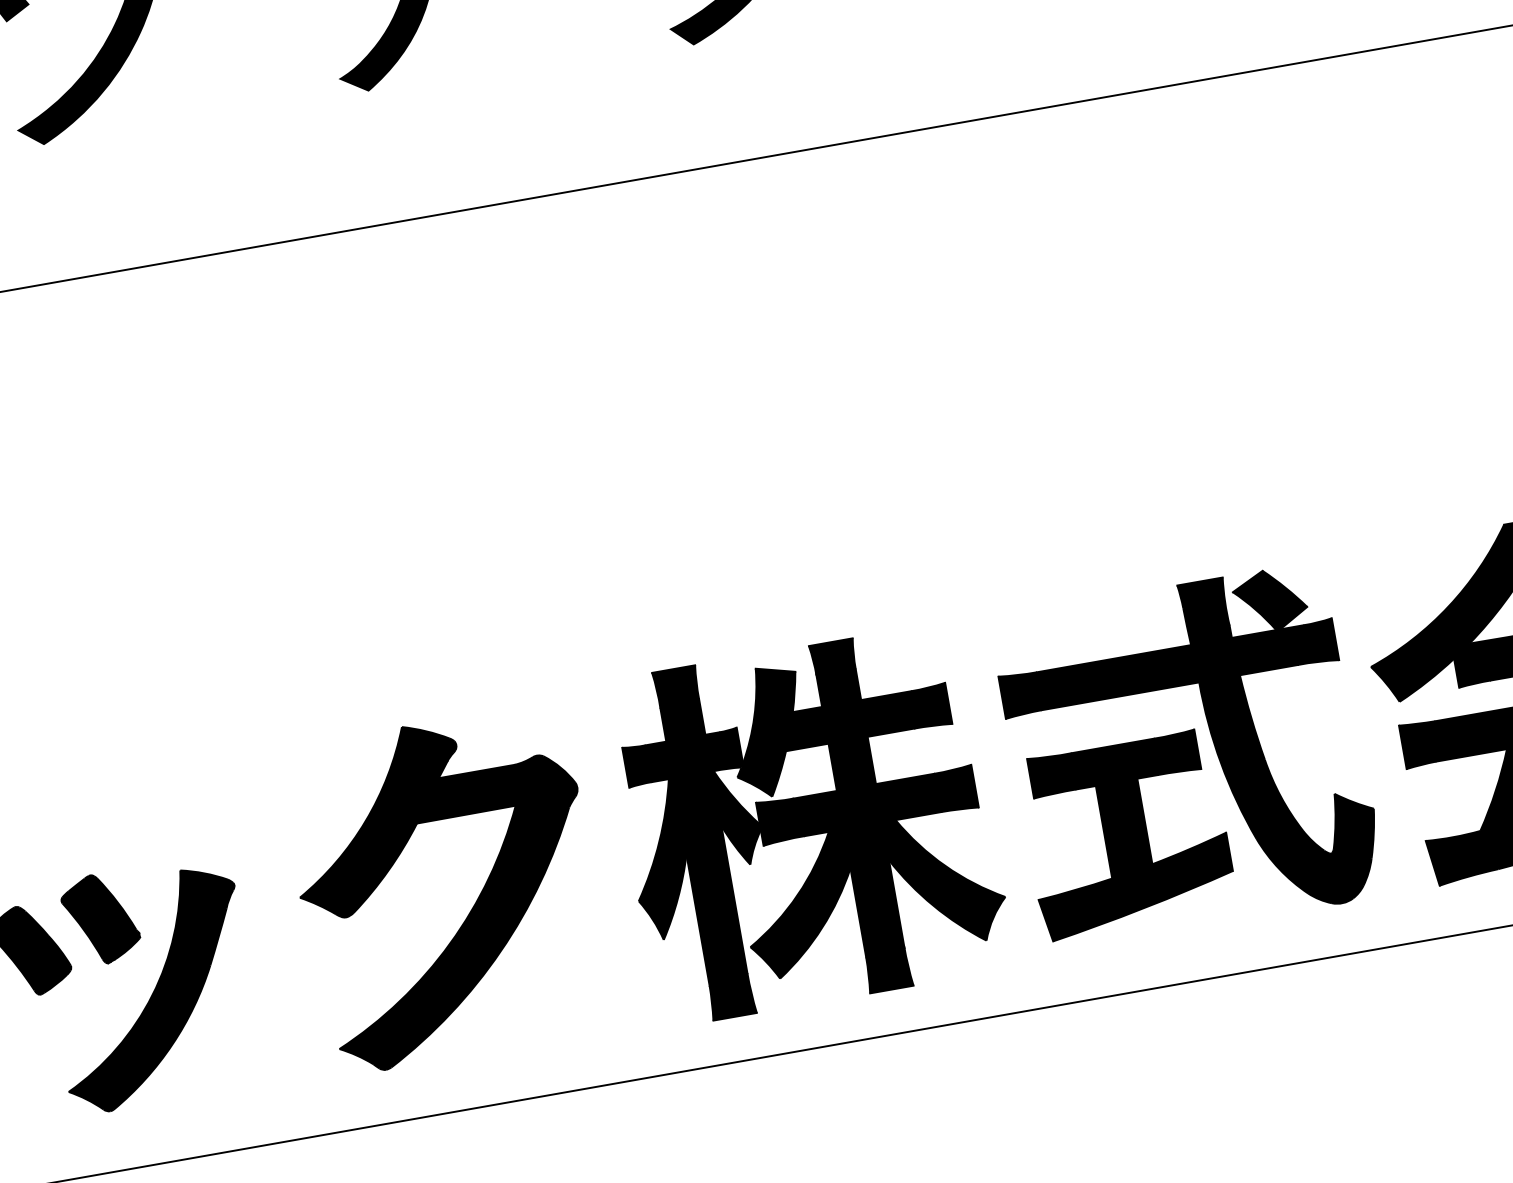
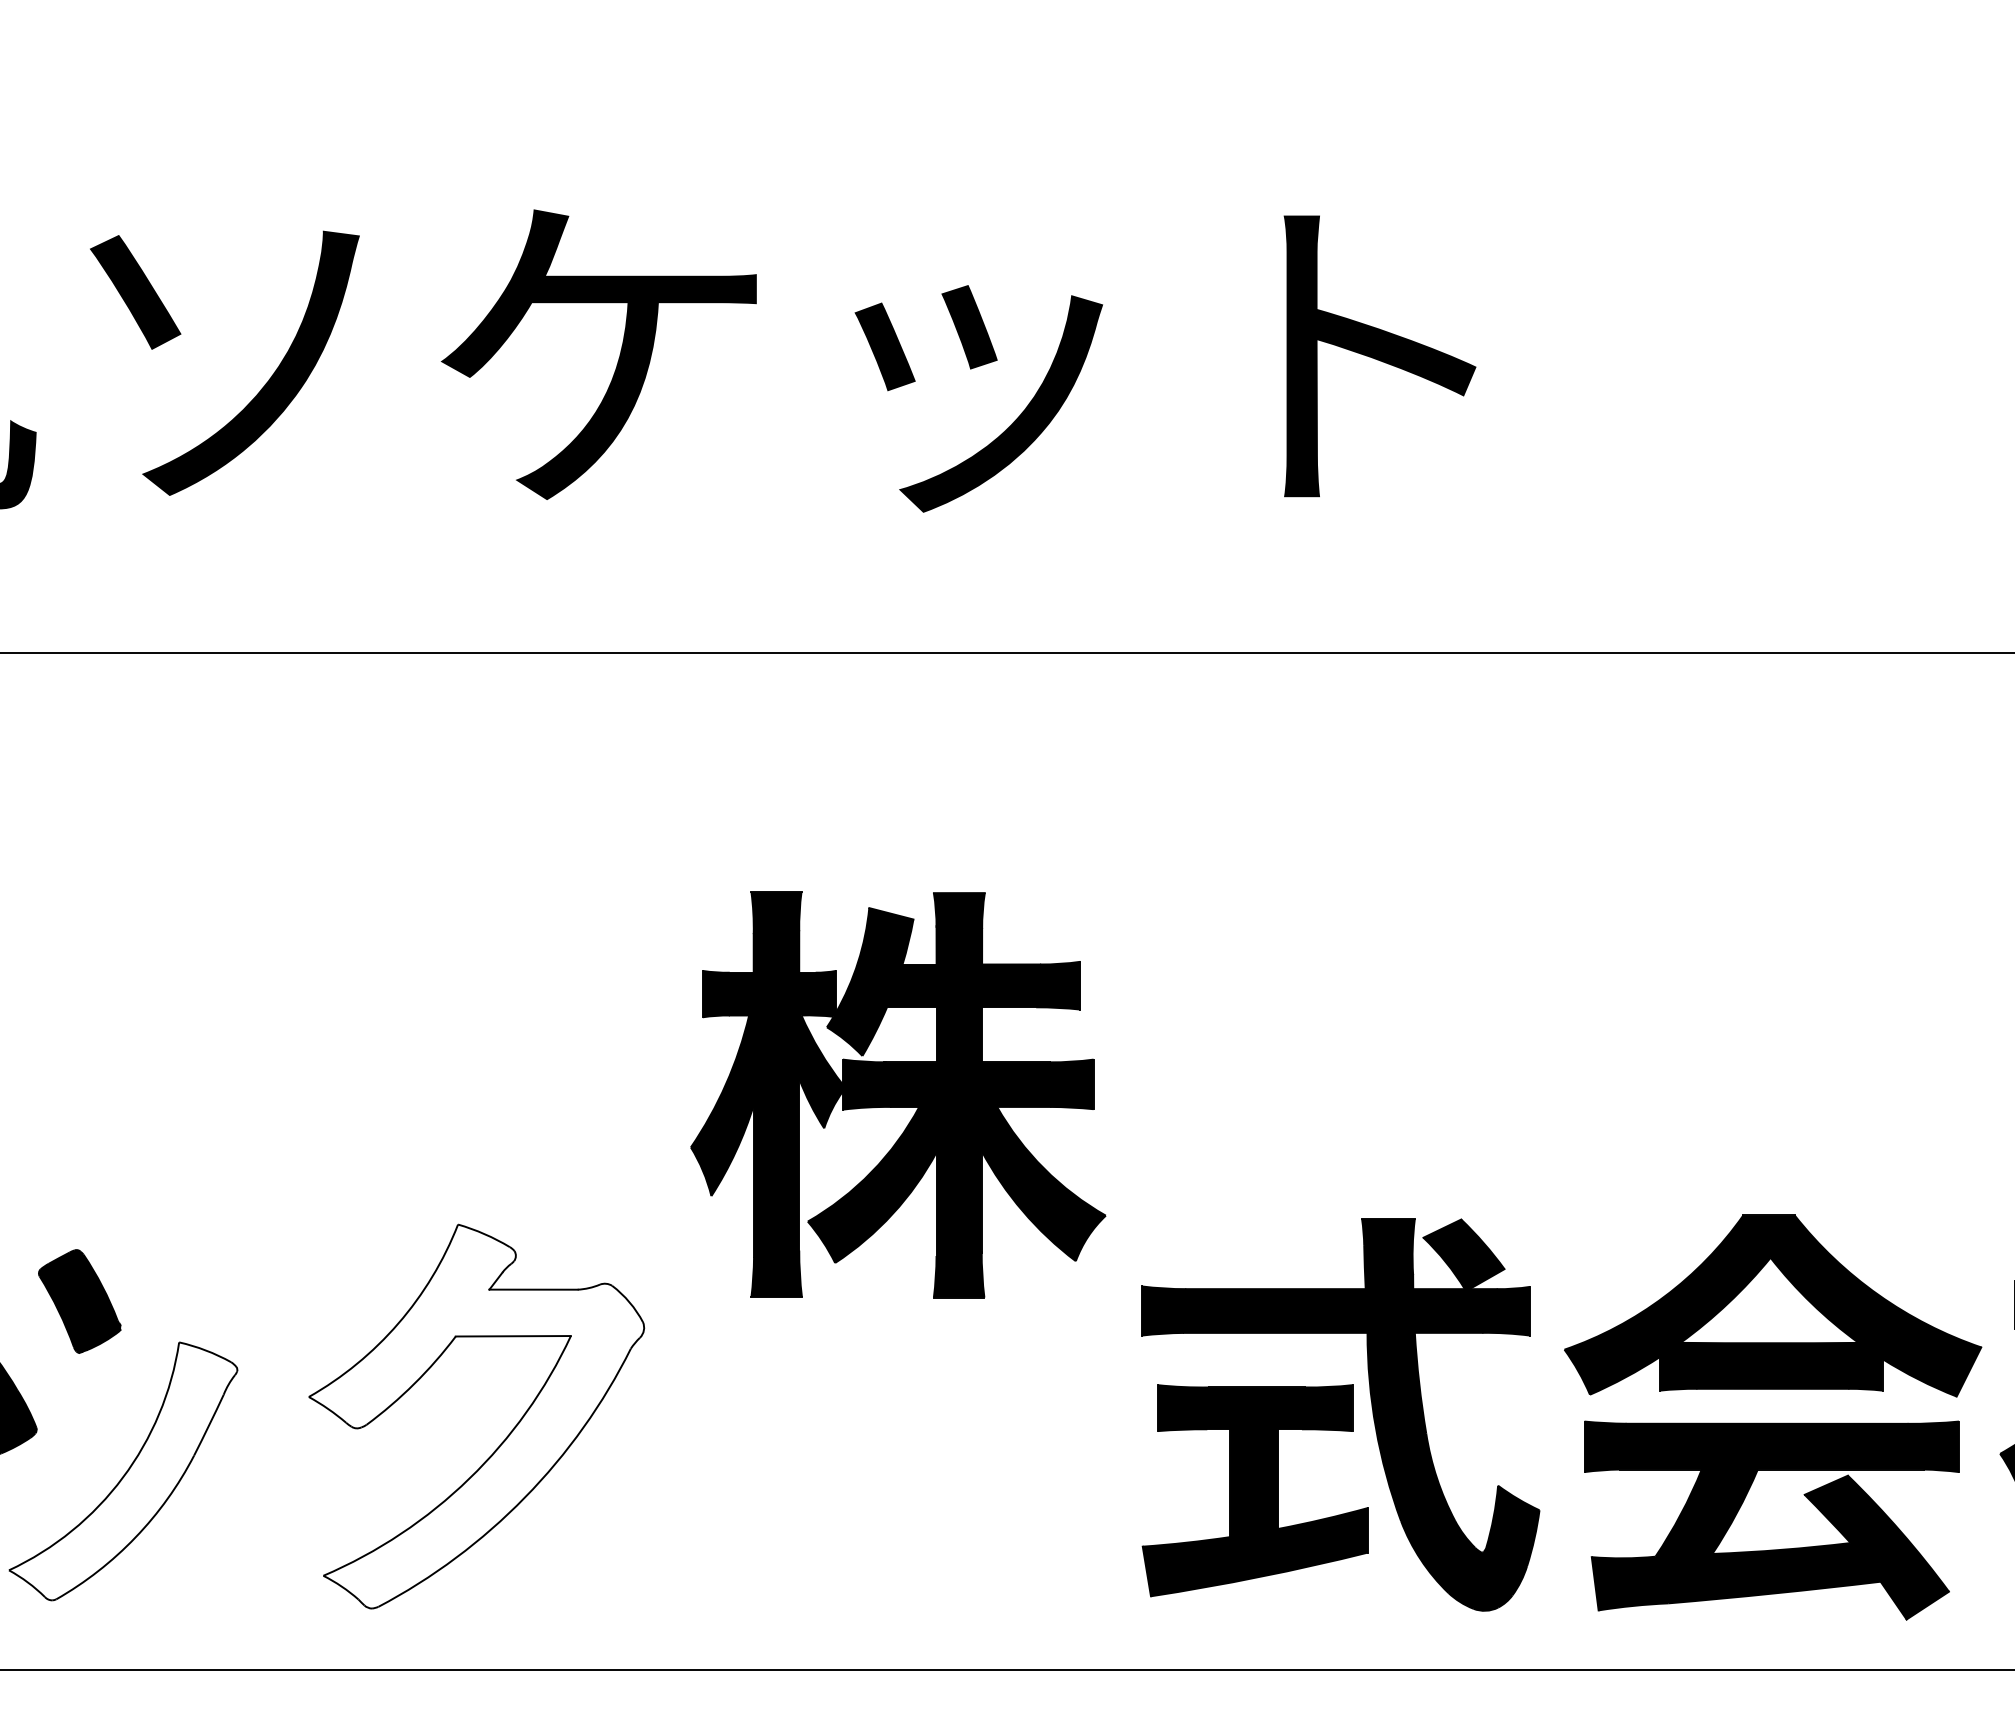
part: (809, 824) -> (898, 1094), moved
fill: (446, 889) -> (476, 1416), removed
part: (100, 919) -> (79, 1301), moved
fill: (152, 989) -> (123, 1471), removed

